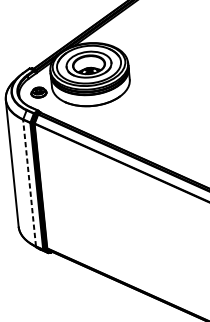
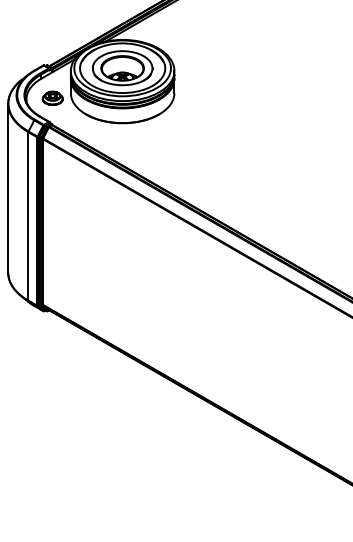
line: (29, 182) -> (28, 215), dashed -> solid

